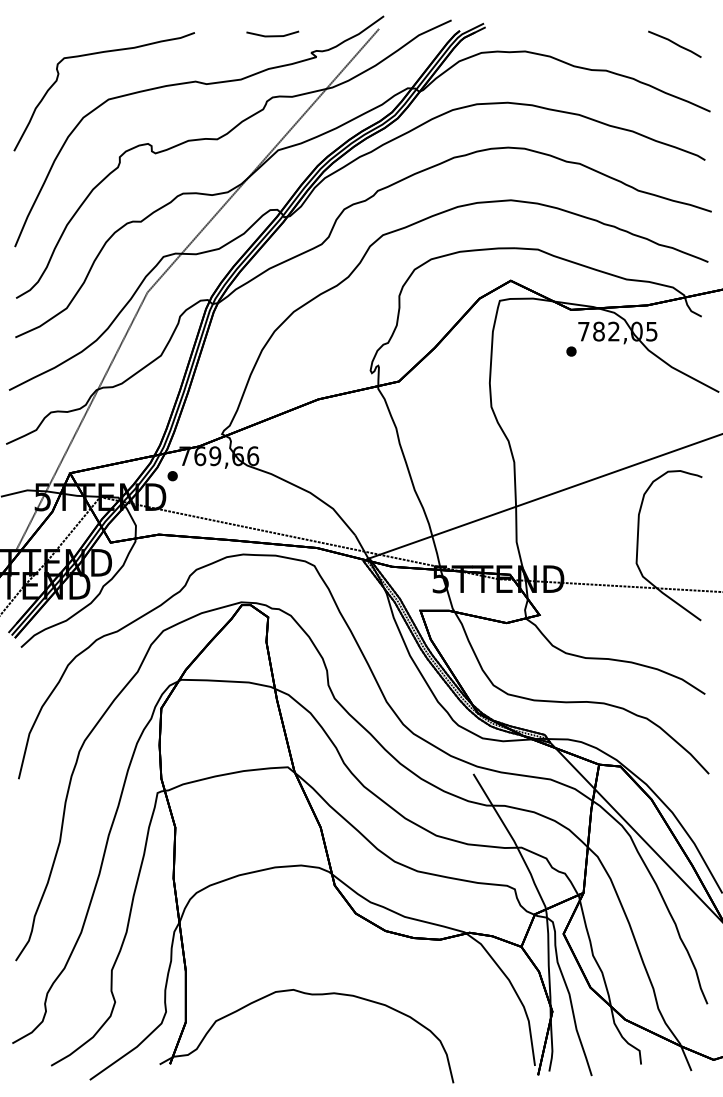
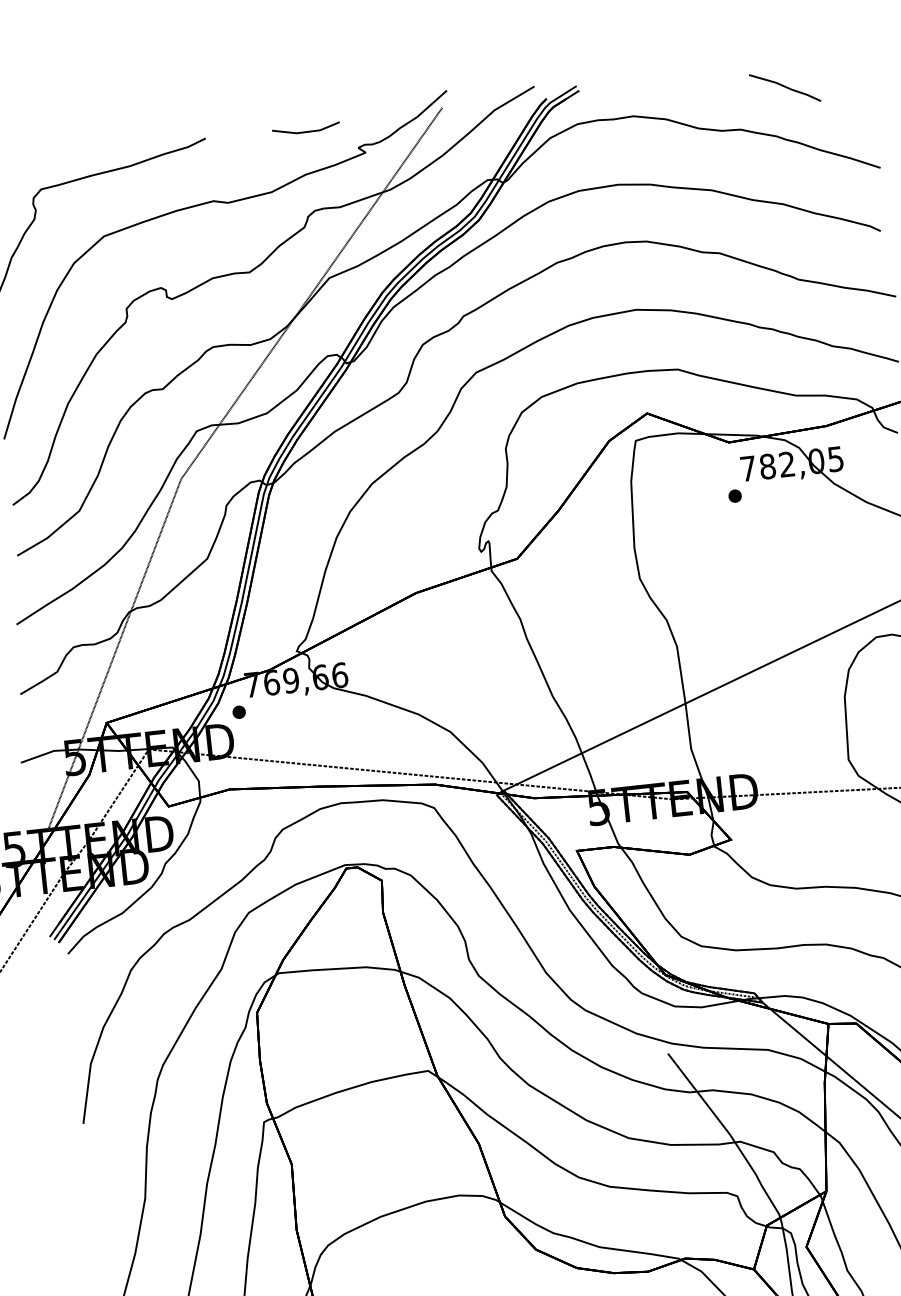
line: (674, 43) -> (784, 86), moved

